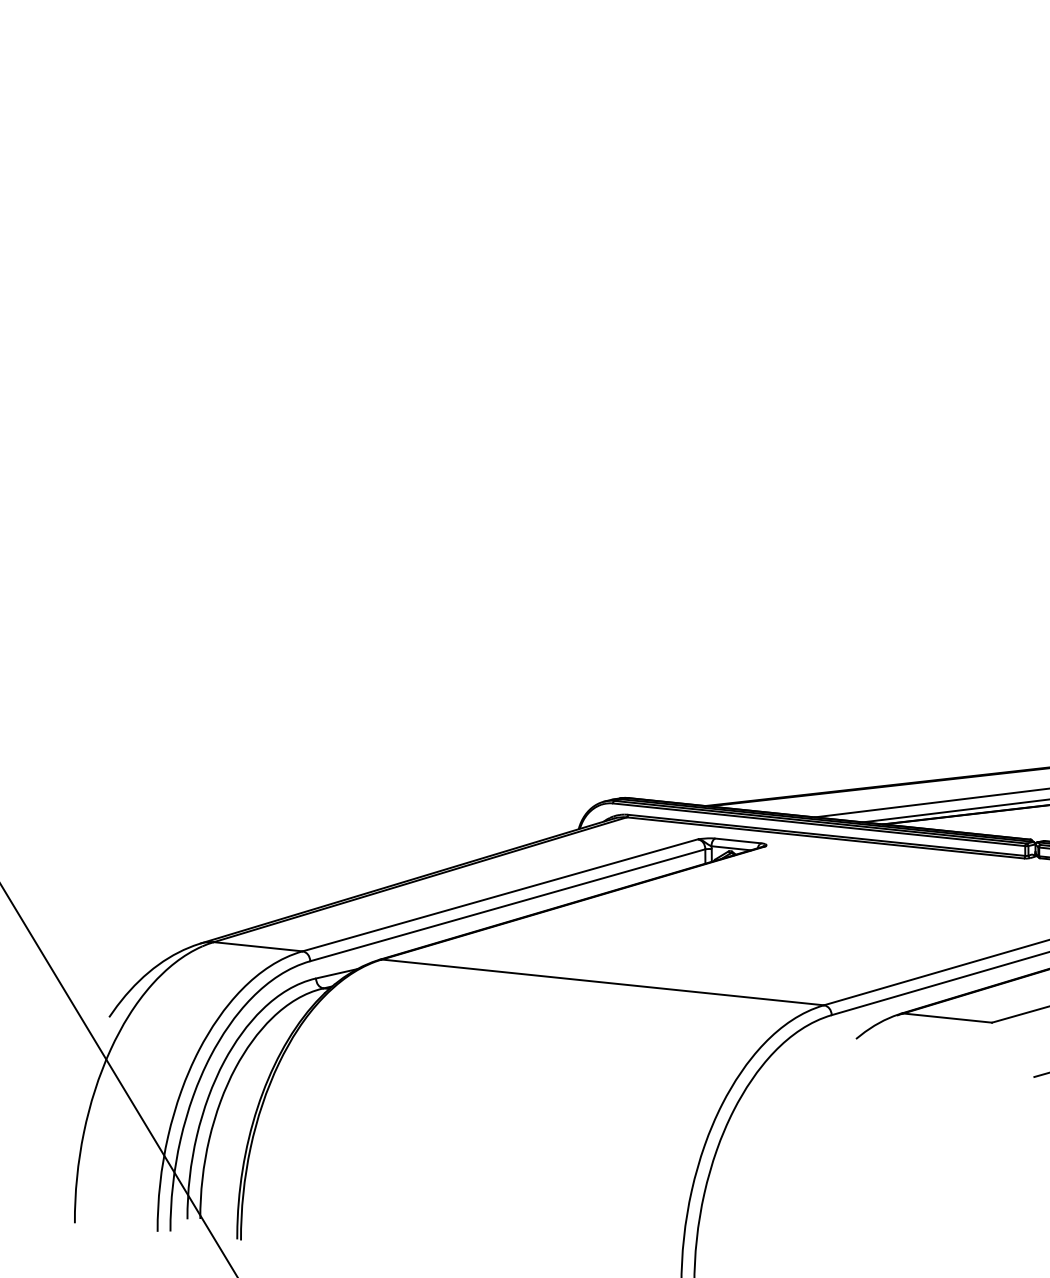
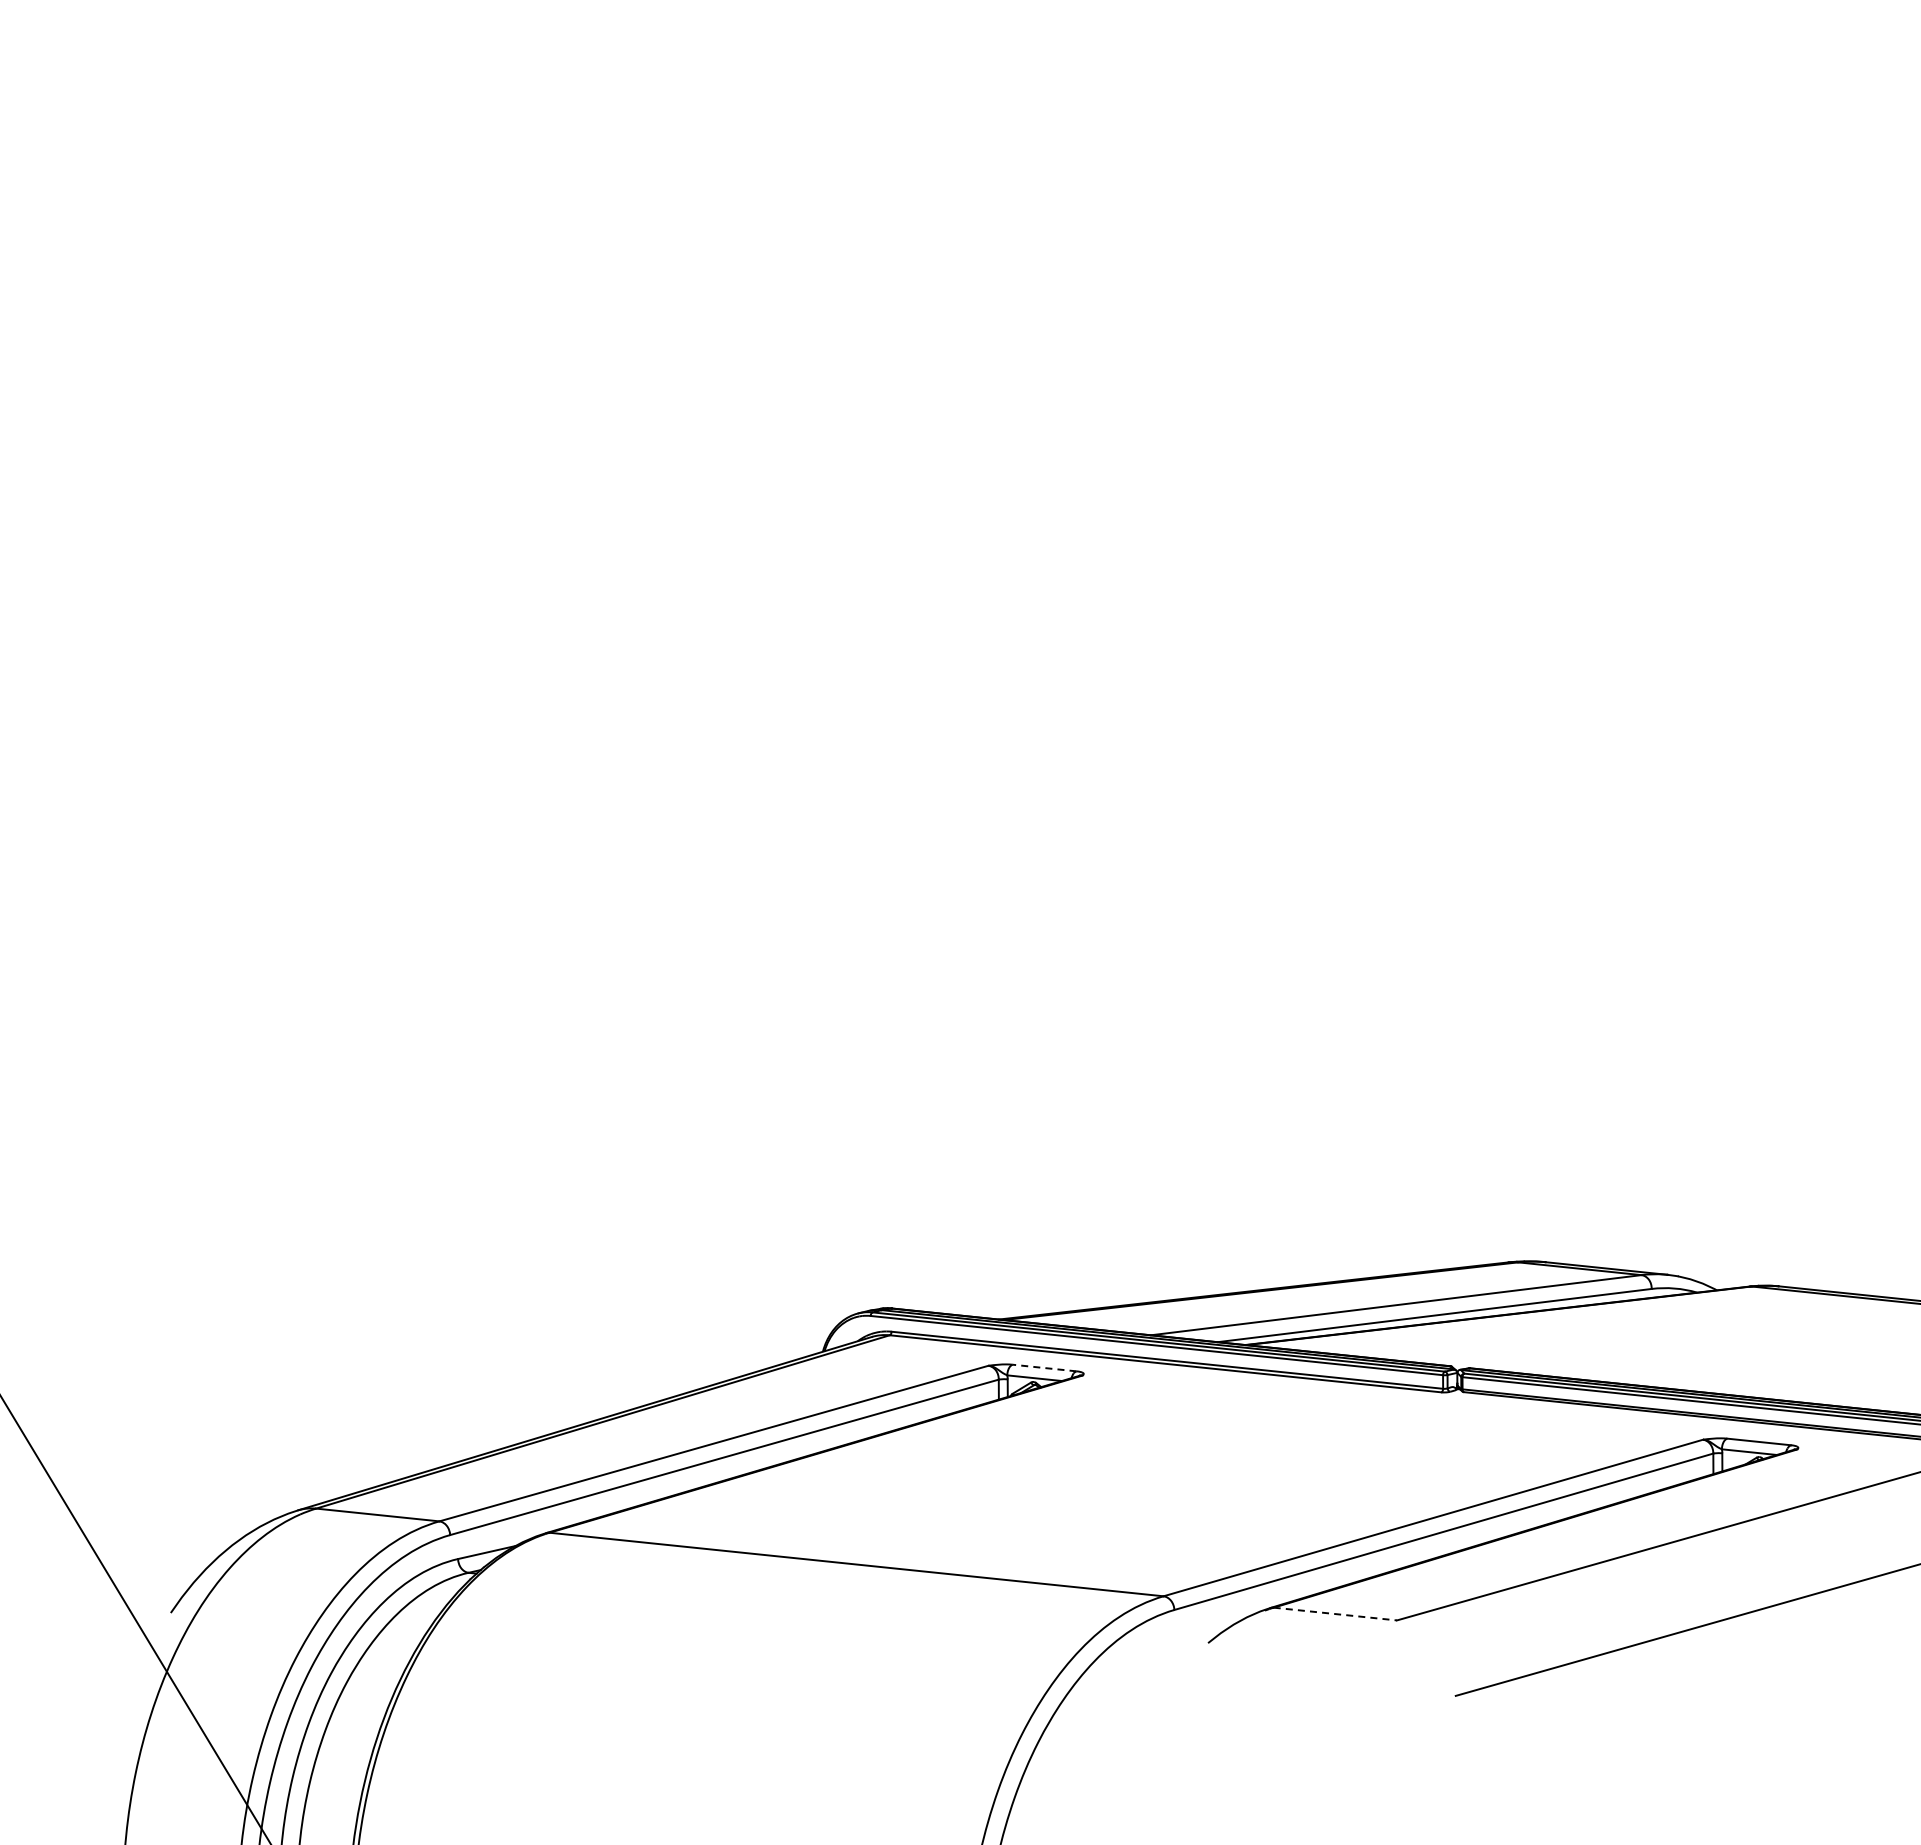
line: (738, 840) -> (1044, 1367), solid -> dashed
line: (947, 1018) -> (1335, 1614), solid -> dashed

